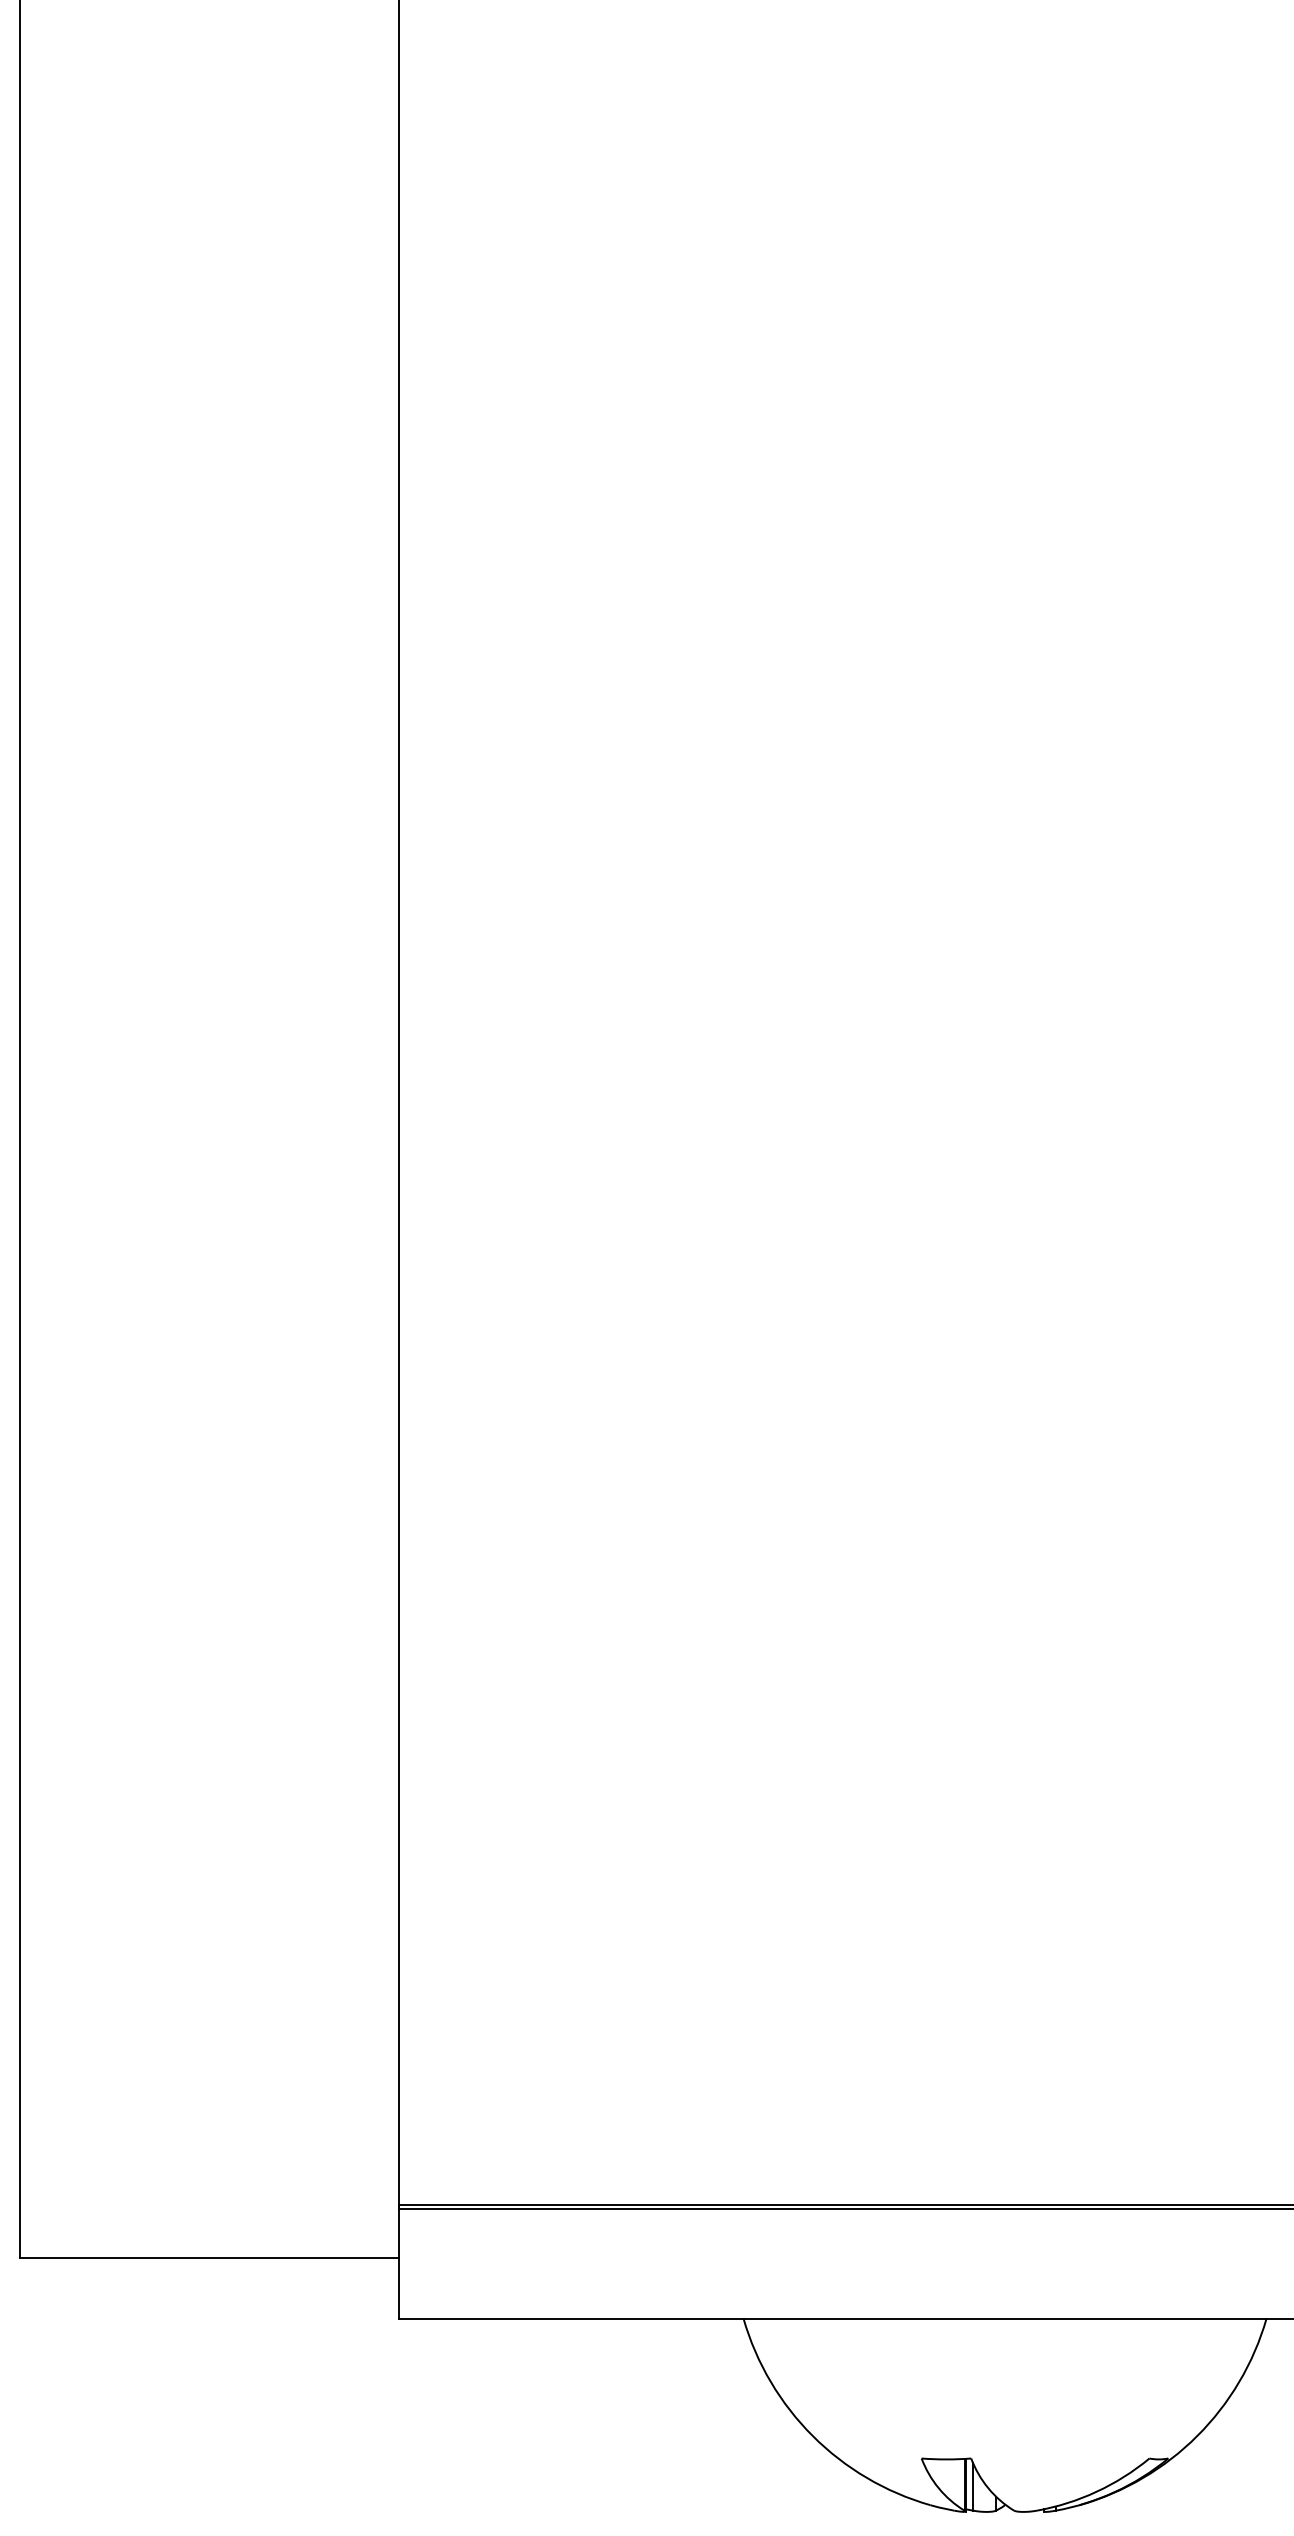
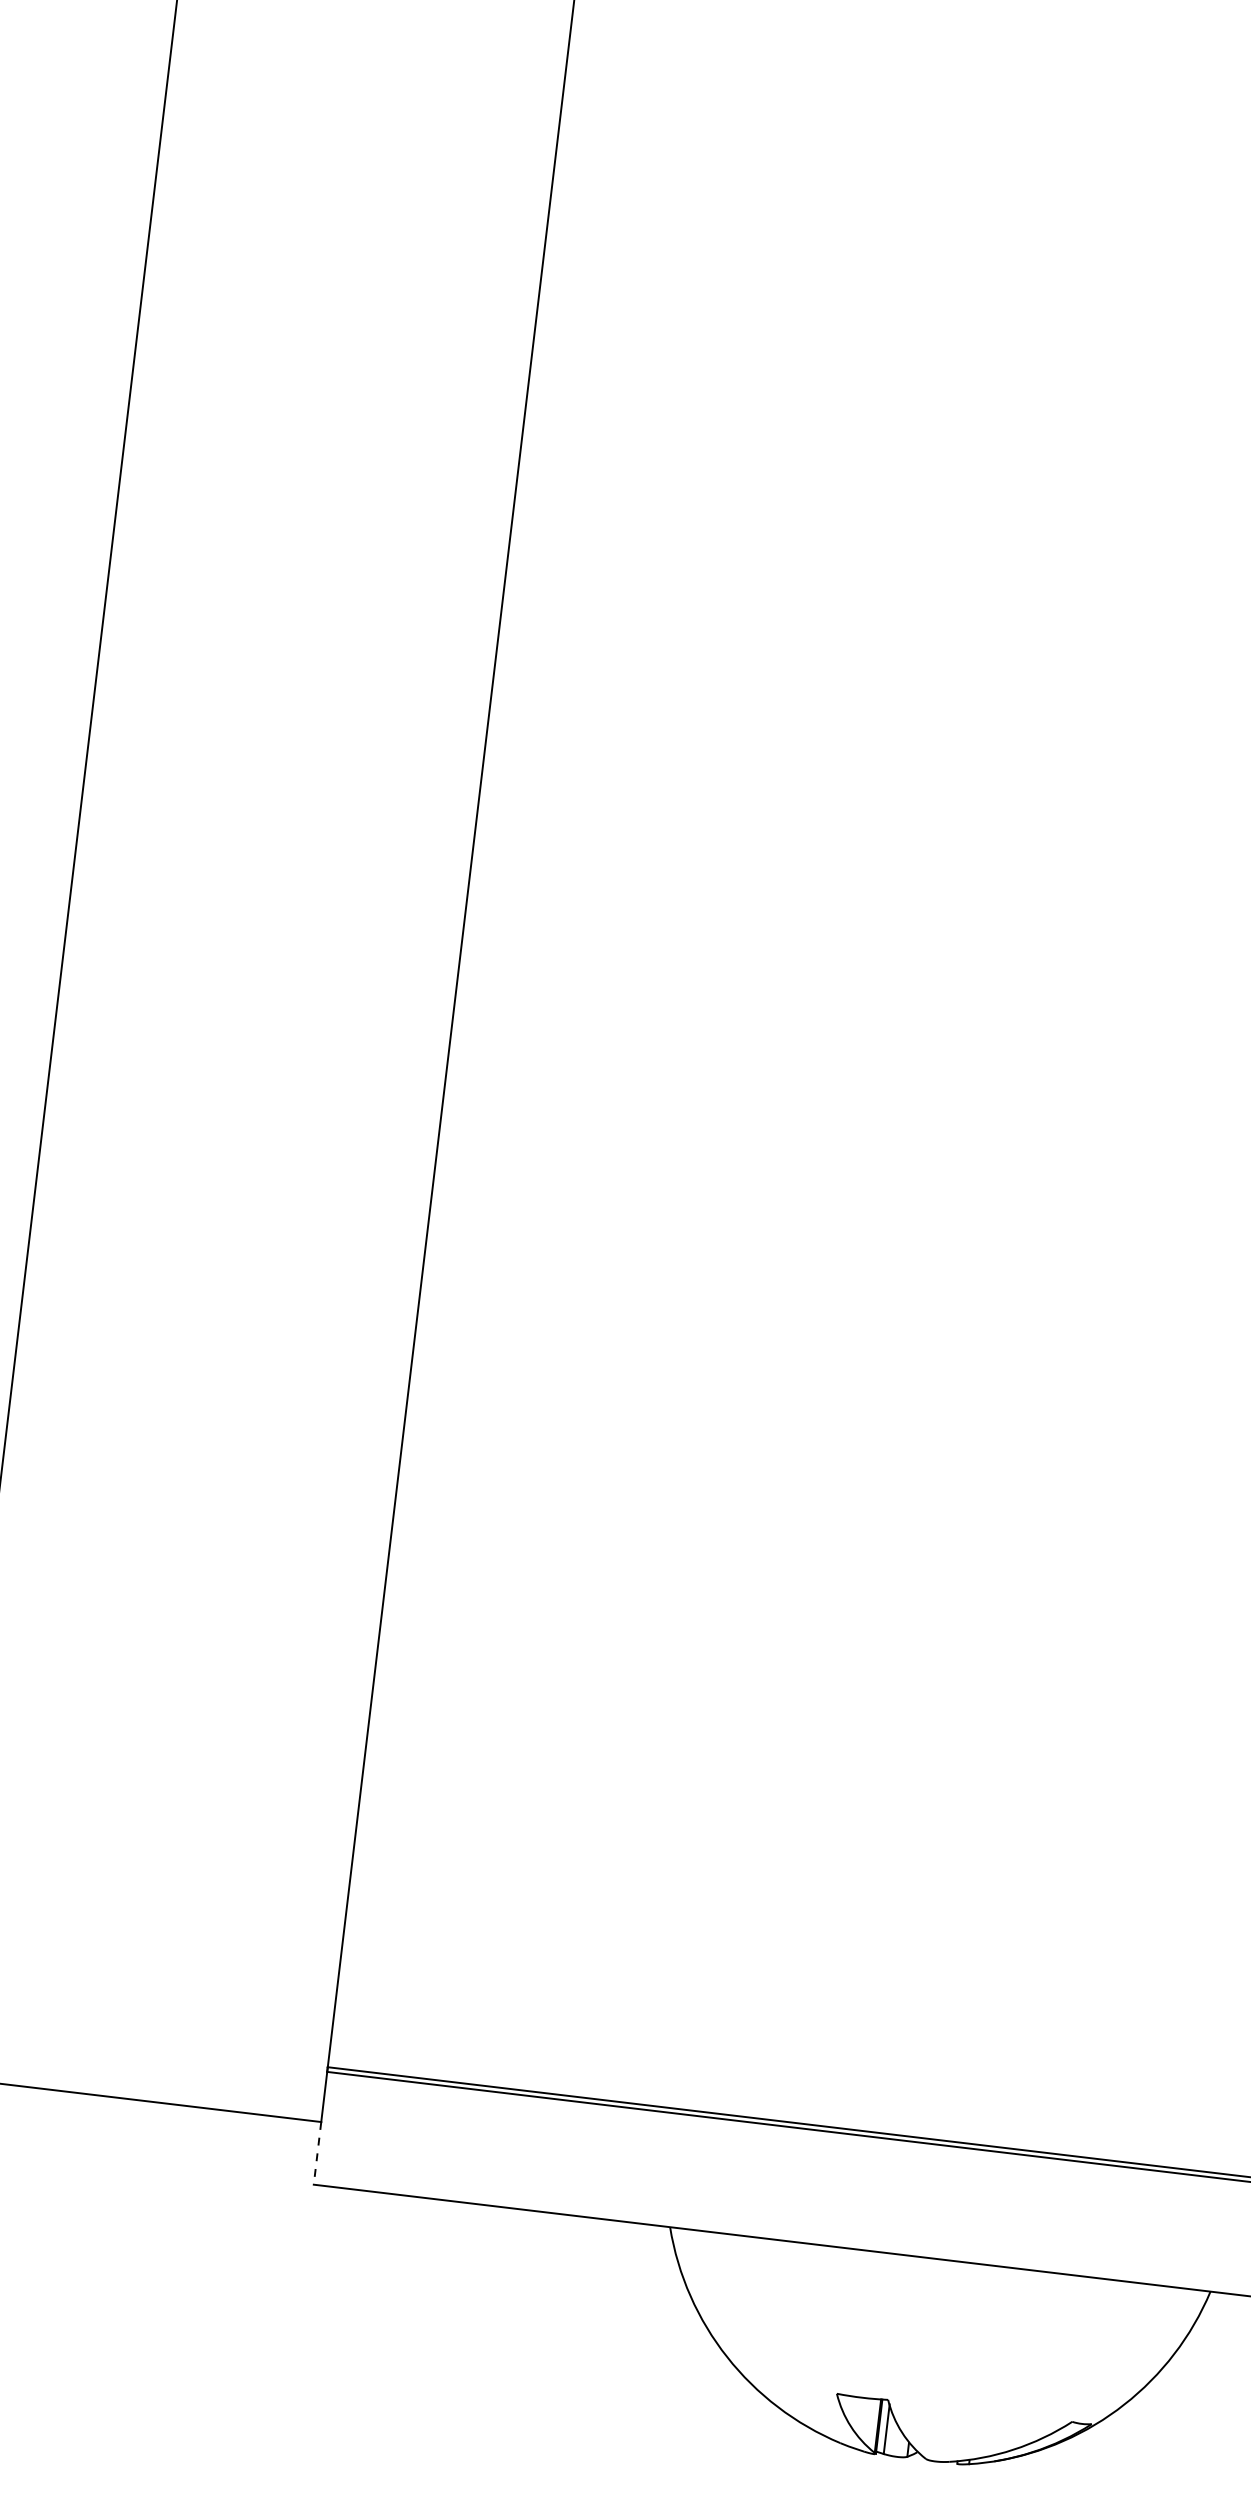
line: (398, 2288) -> (317, 2153), solid -> dashed

